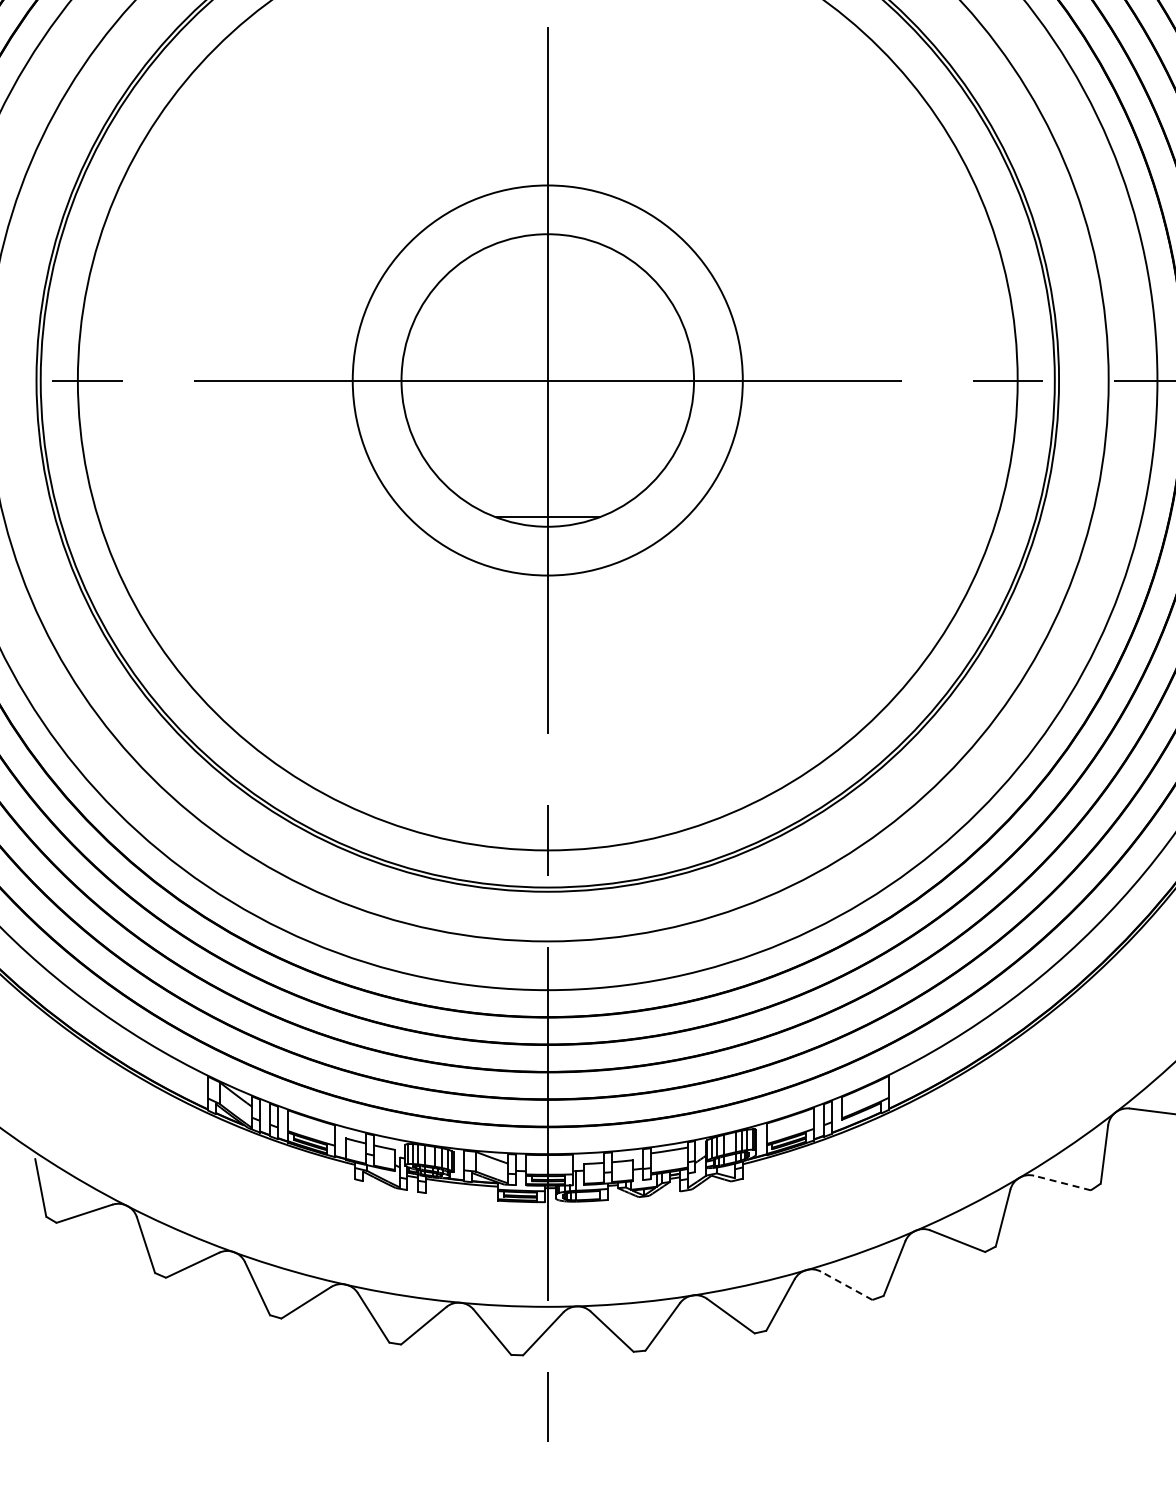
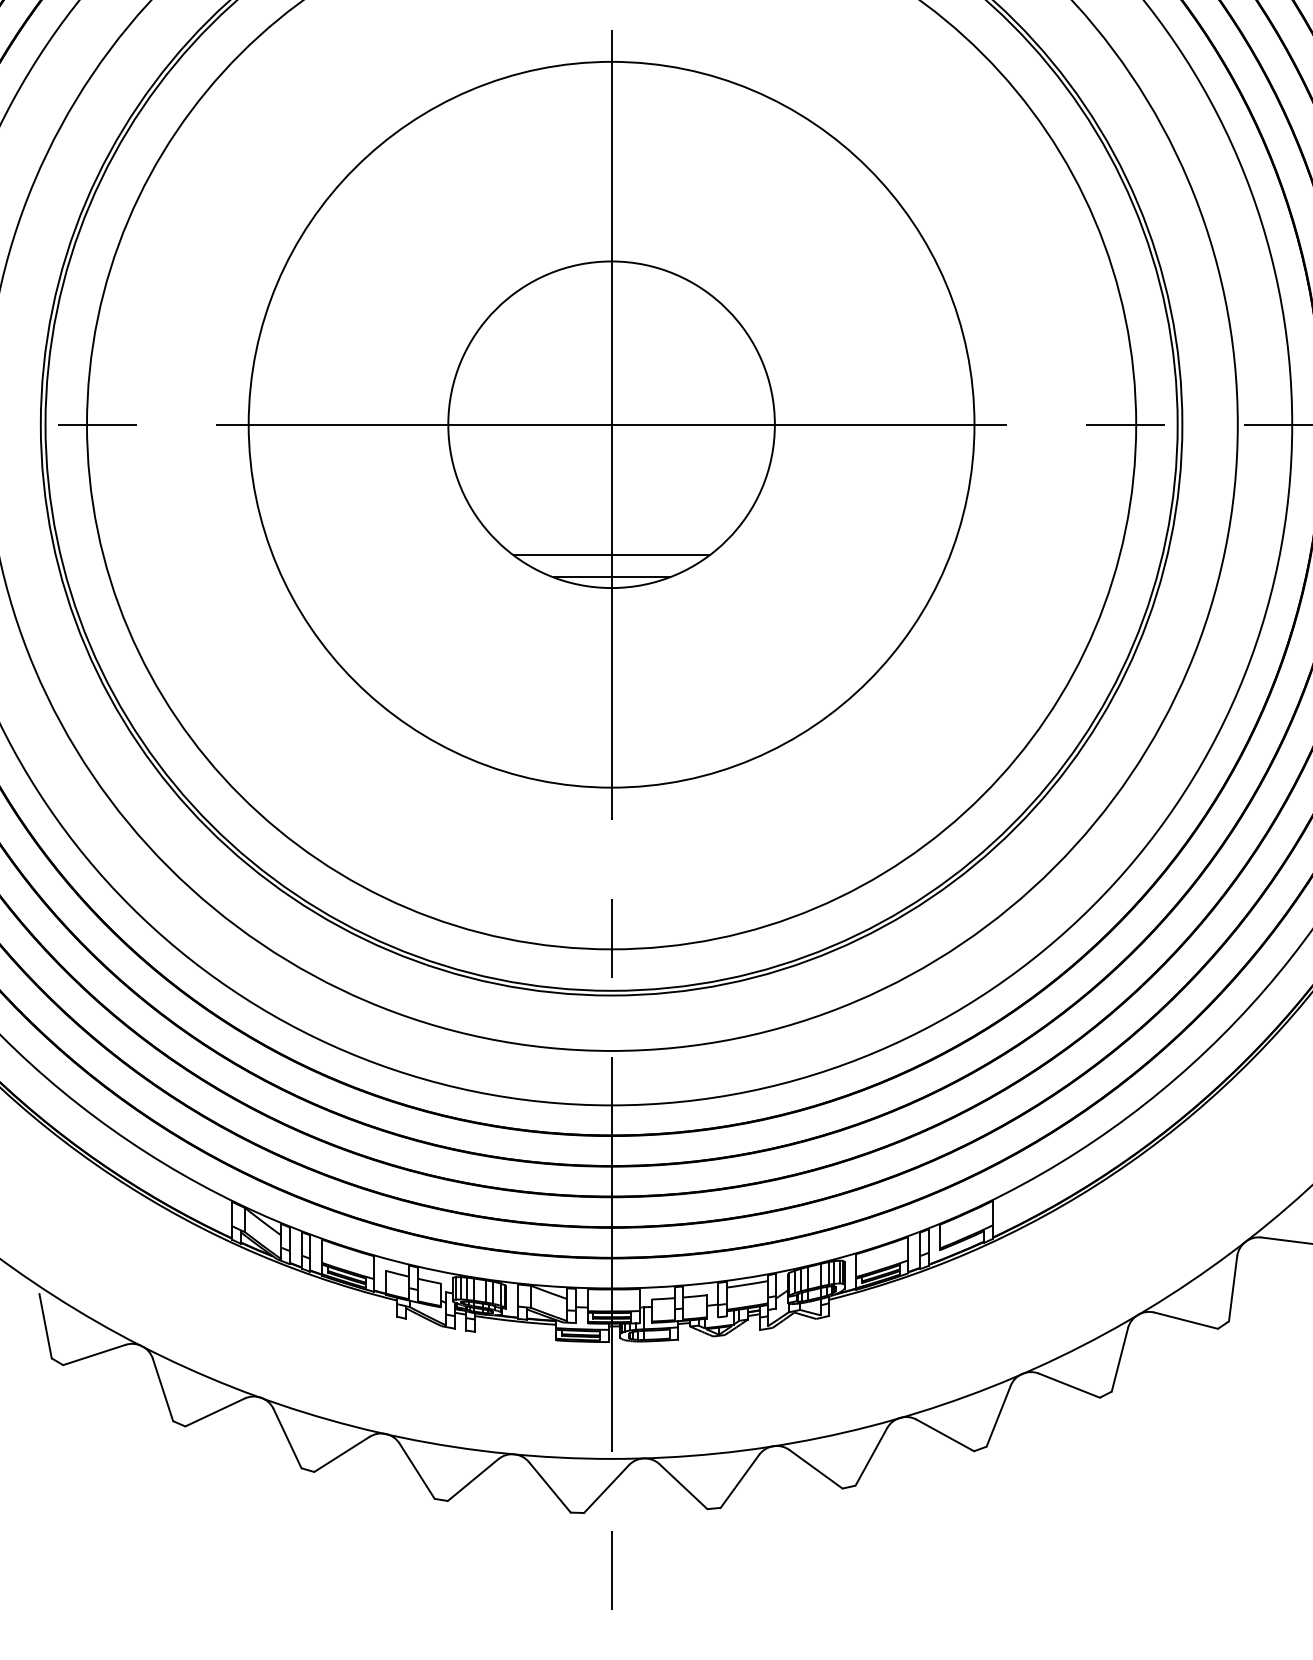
circle: (547, 380) -> (611, 424), size x1.67
line: (547, 497) -> (611, 555), added
line: (1062, 1182) -> (1186, 1320), dashed -> solid
line: (846, 1285) -> (945, 1435), dashed -> solid

